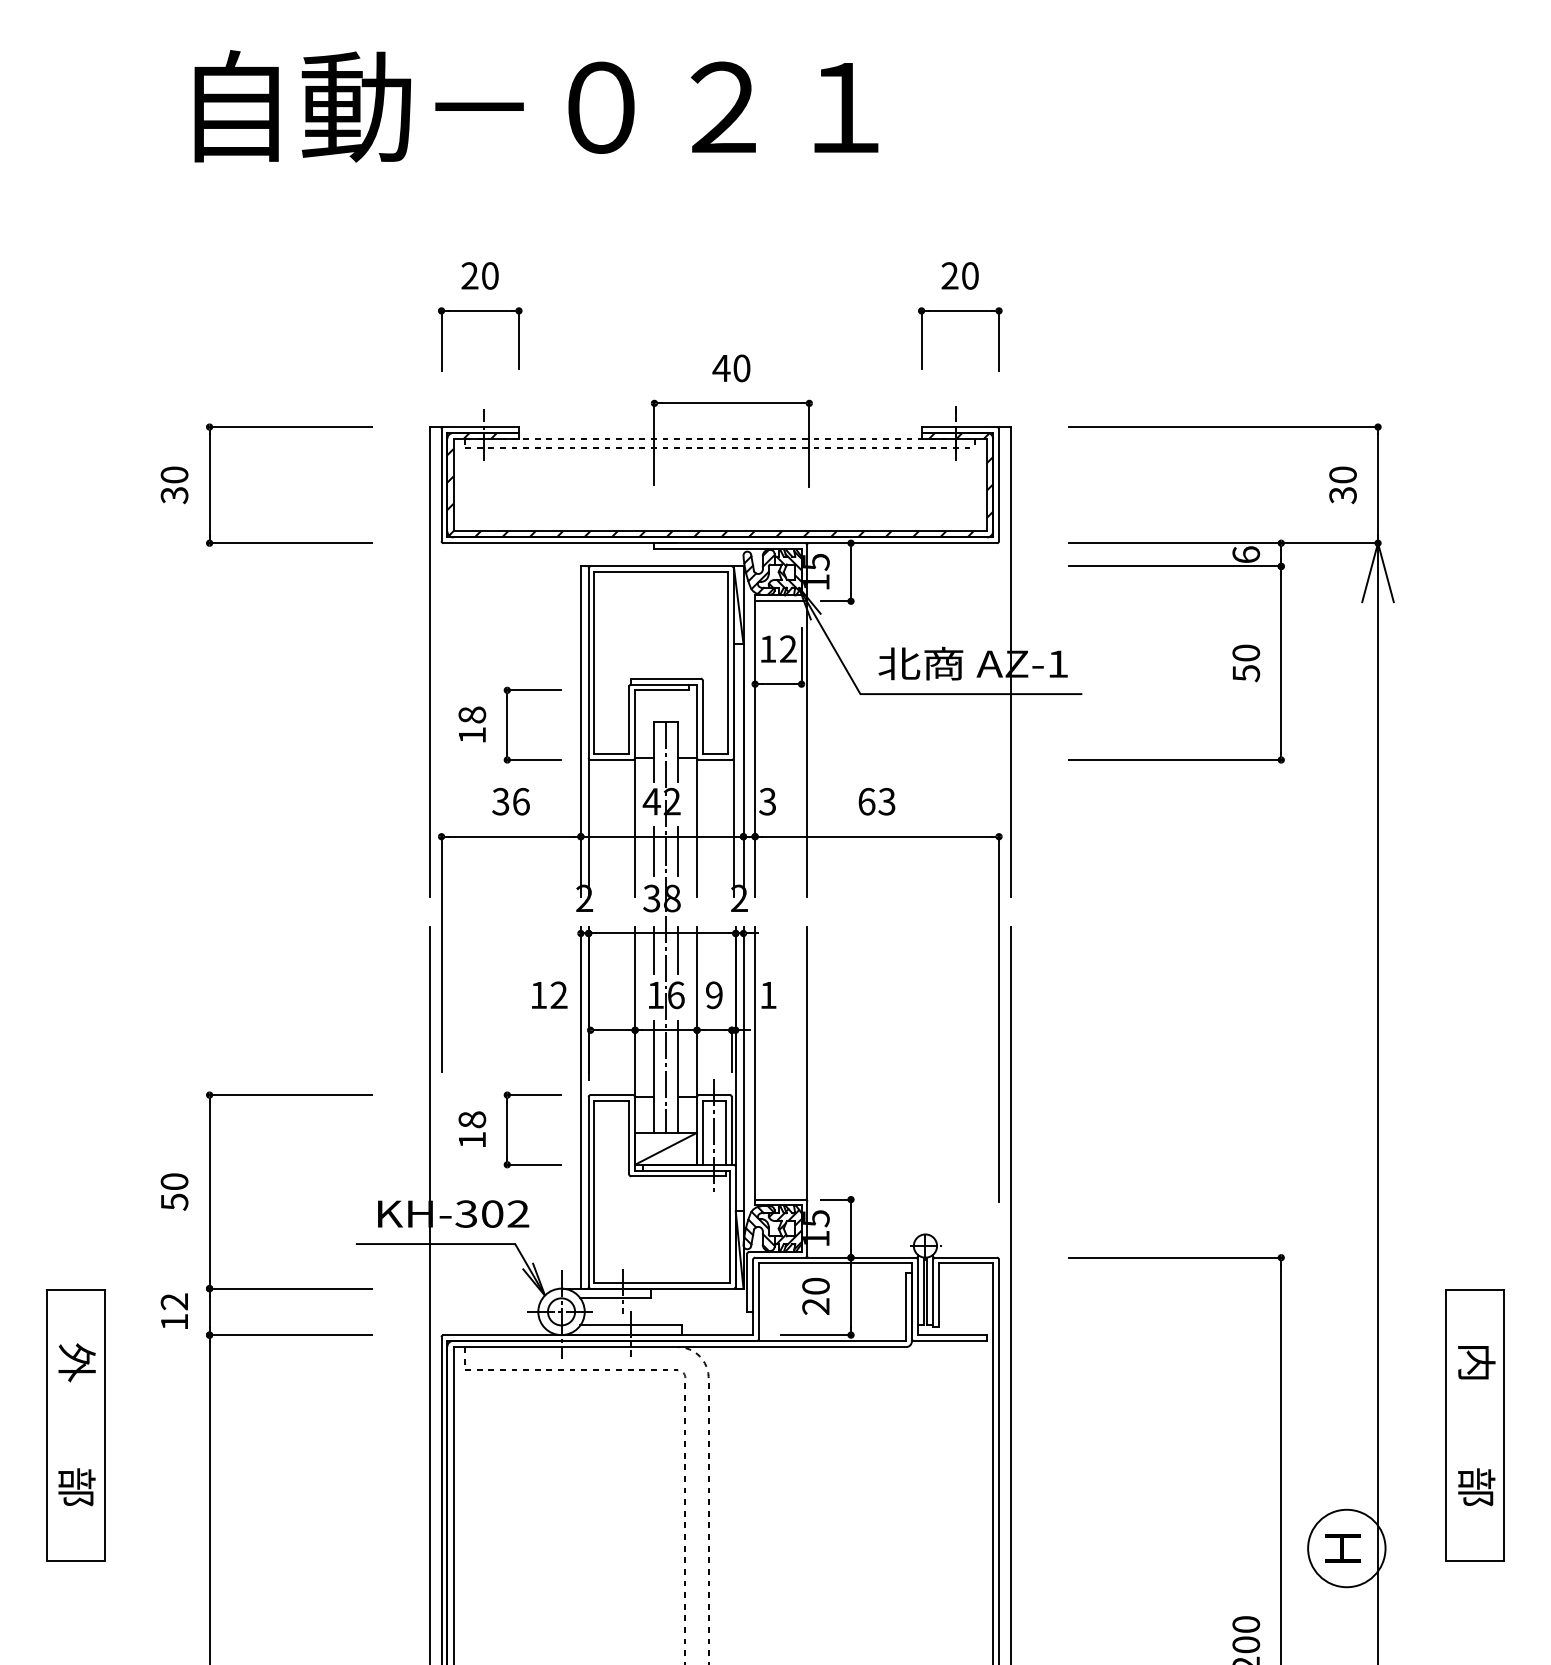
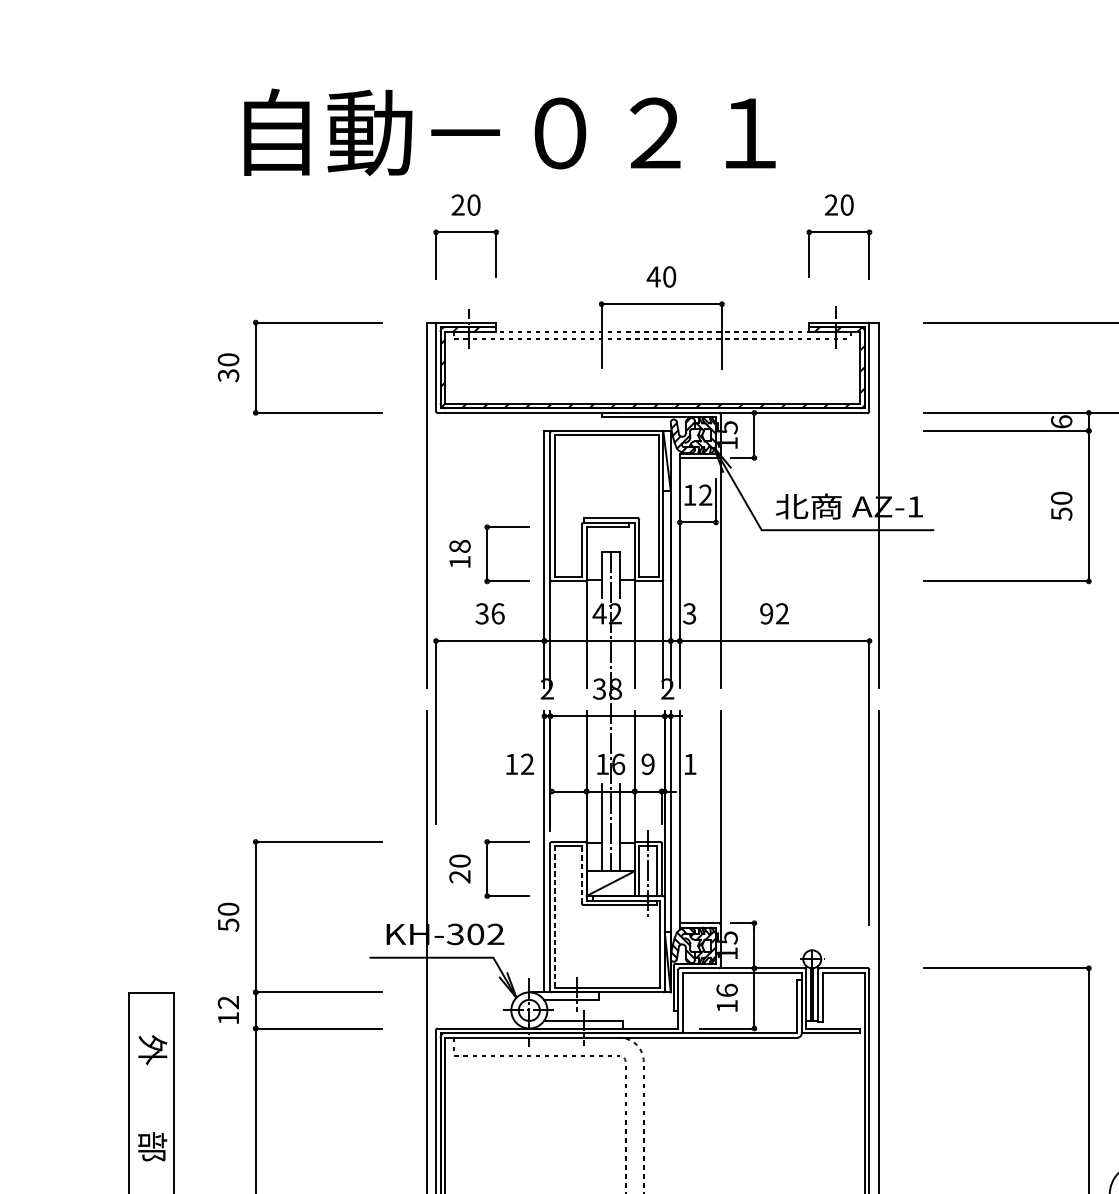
text: (536, 106) -> (509, 132), moved
text: (876, 801) -> (774, 613), 63 -> 92
line: (654, 851) -> (601, 652), removed
line: (677, 851) -> (619, 652), removed
line: (654, 949) -> (601, 728), removed
line: (677, 949) -> (619, 728), removed
text: (471, 1129) -> (459, 868), 18 -> 20
line: (629, 1137) -> (582, 874), solid -> dashed
line: (594, 1191) -> (554, 916), solid -> dashed
text: (815, 1295) -> (726, 997), 20 -> 16

